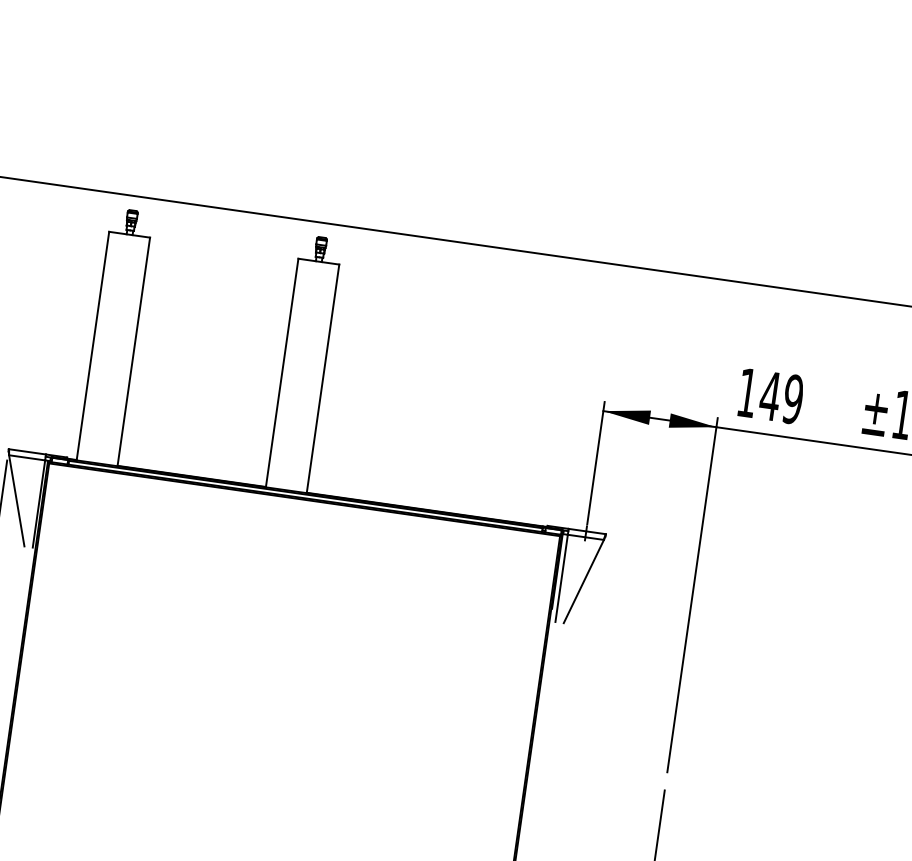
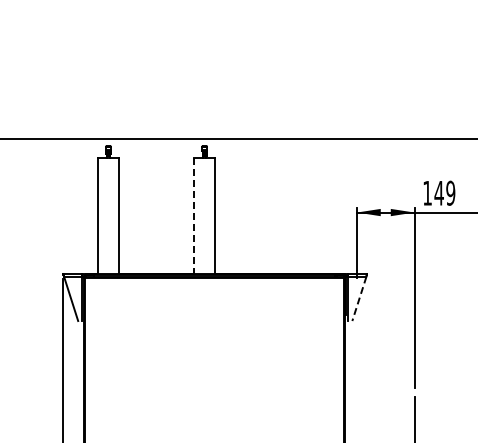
line: (282, 373) -> (194, 216), solid -> dashed
line: (583, 582) -> (359, 299), solid -> dashed

